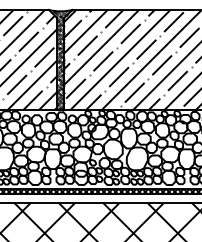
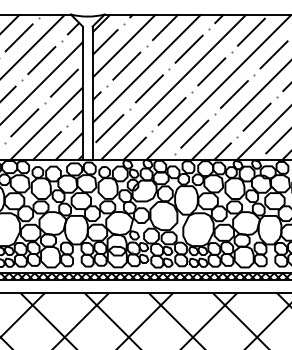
hatch: (62, 60) -> (90, 87), removed

